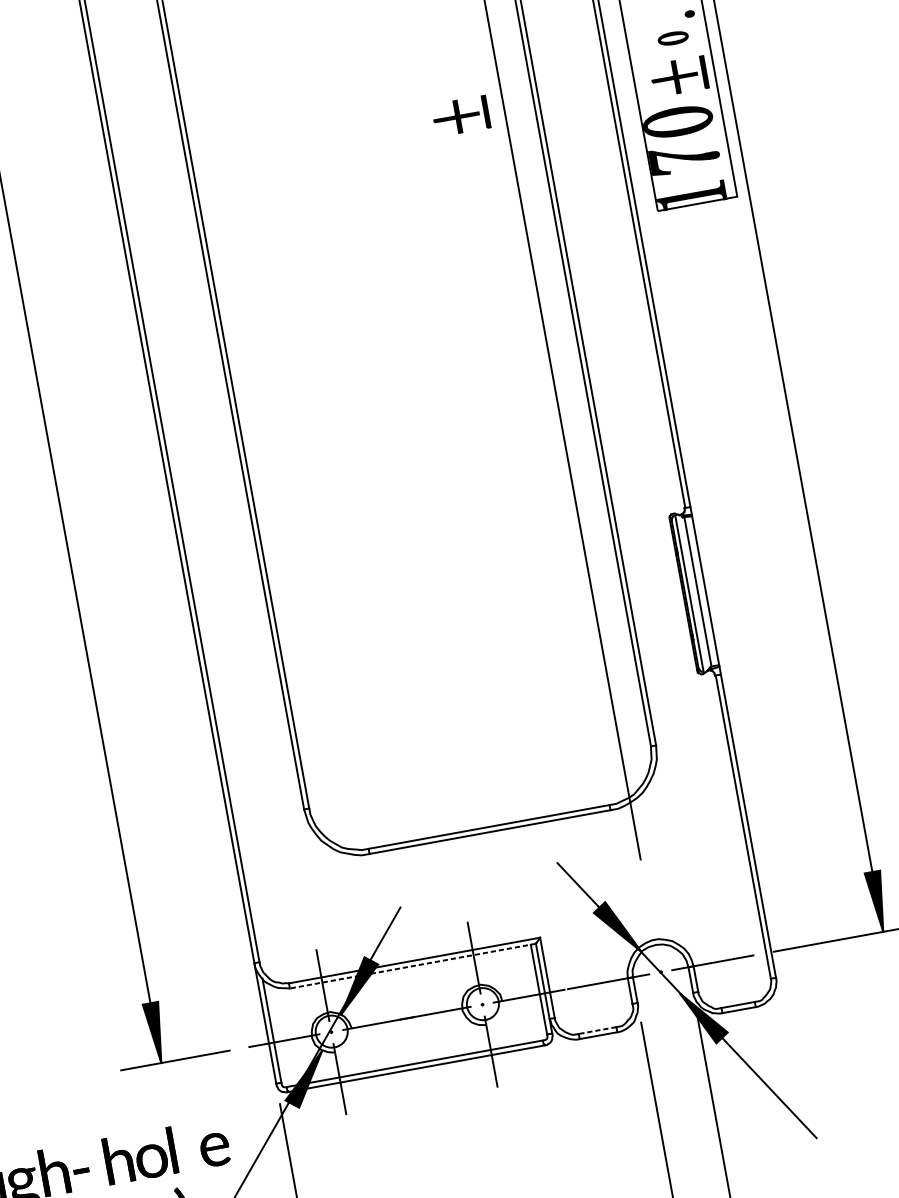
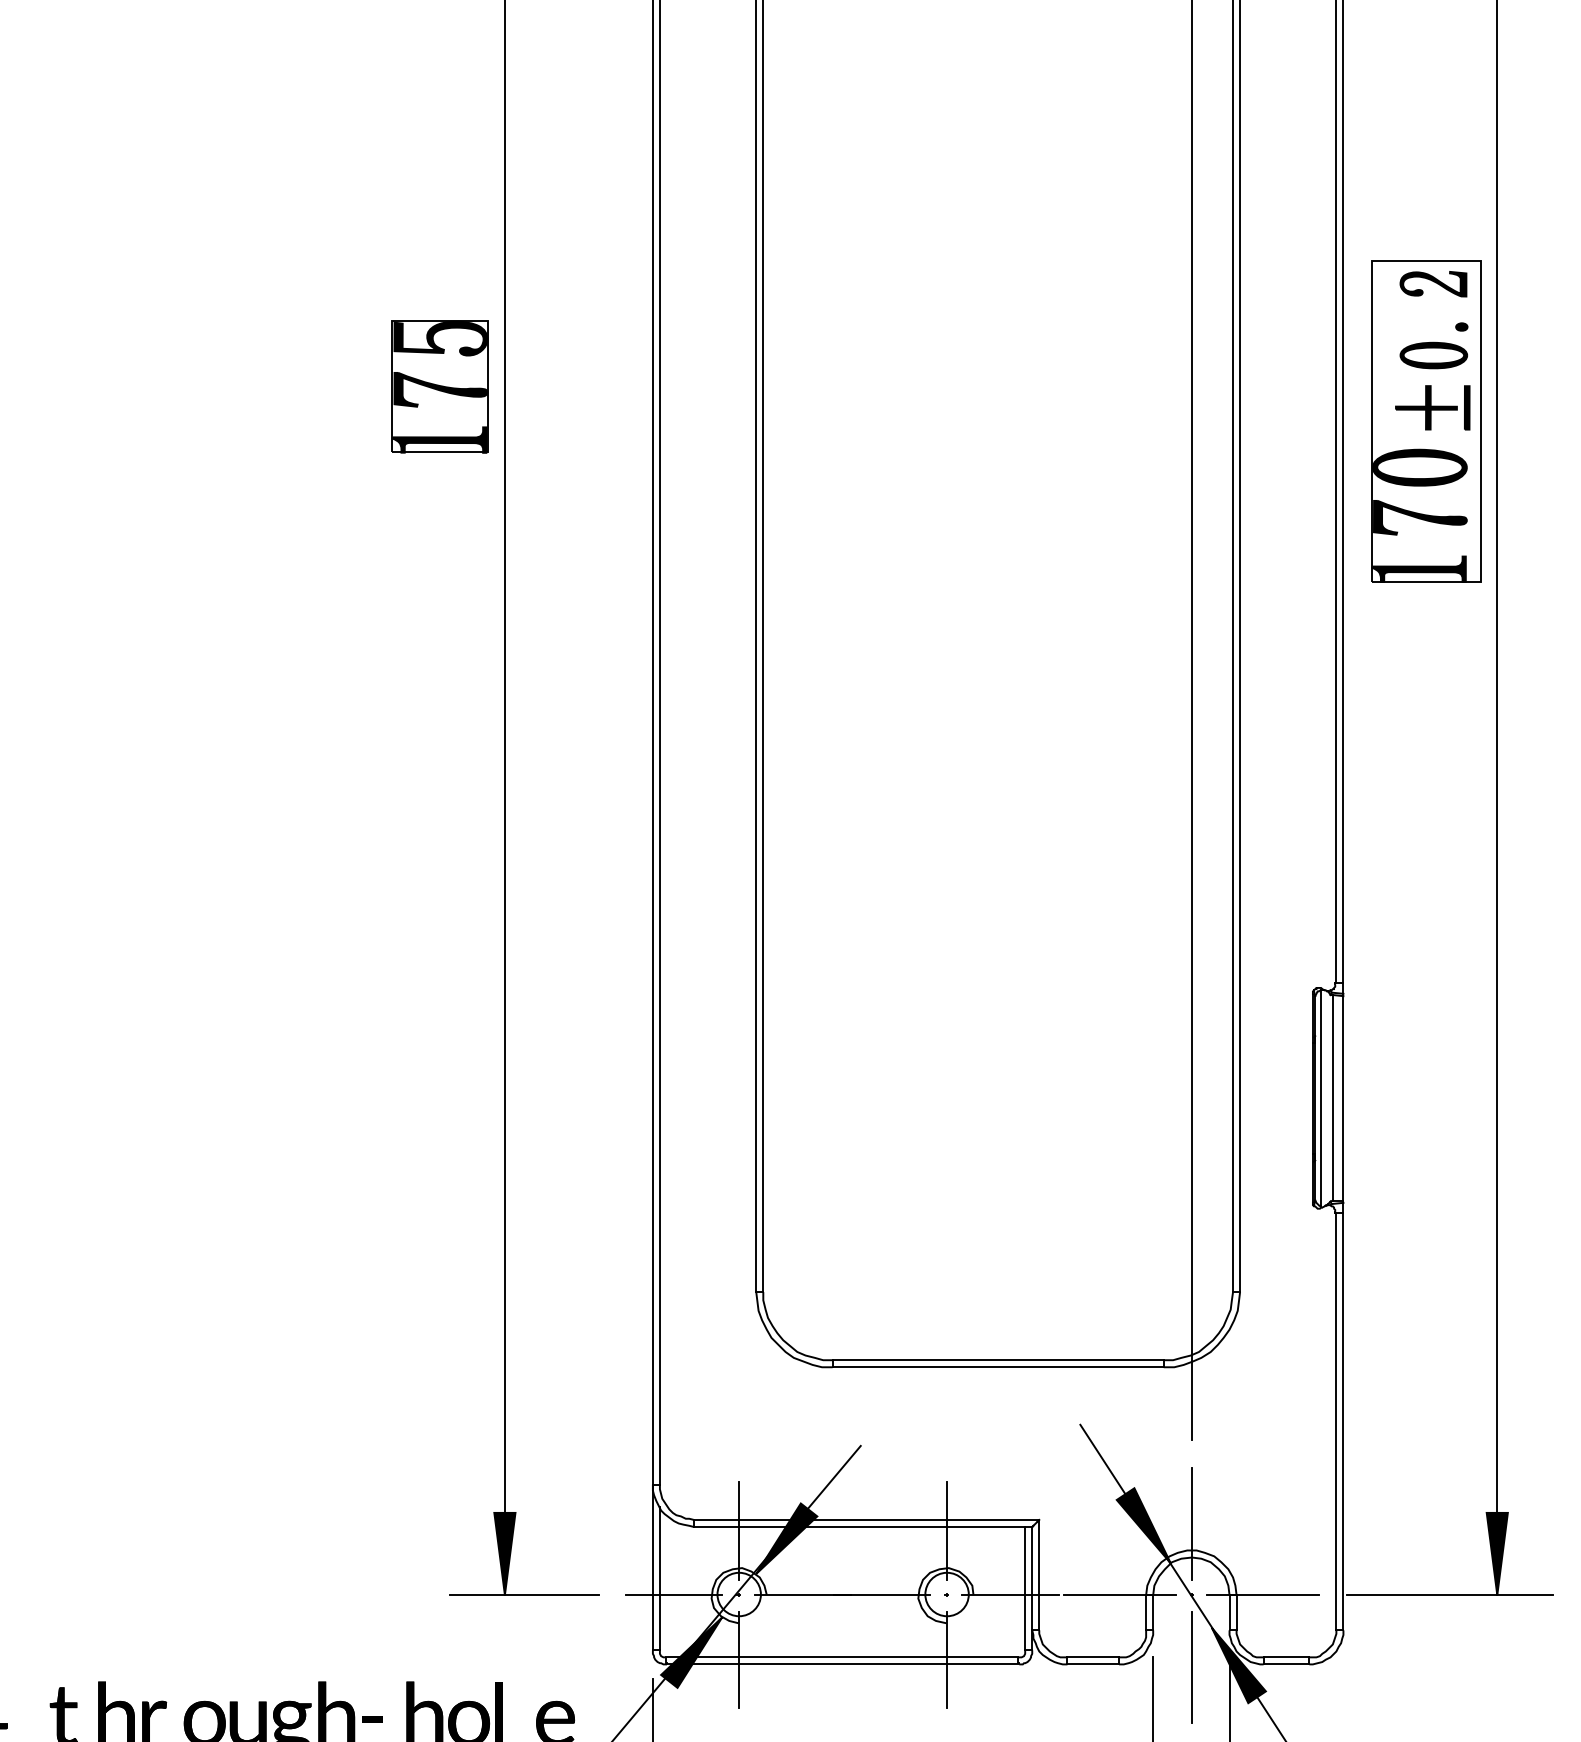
part: (672, 38) -> (1433, 355), size x1.67
part: (460, 116) -> (1132, 407), removed
line: (651, 920) -> (1191, 1523), added
line: (412, 966) -> (862, 1527), dashed -> solid
line: (670, 1024) -> (1191, 1667), added
line: (597, 1030) -> (1093, 1657), dashed -> solid

